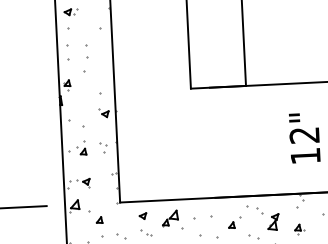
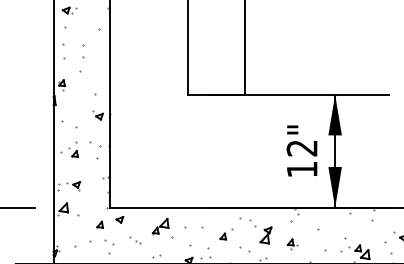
part: (103, 147) -> (95, 150), size x1.6
part: (142, 215) -> (119, 219), moved
part: (98, 219) -> (99, 224), moved

